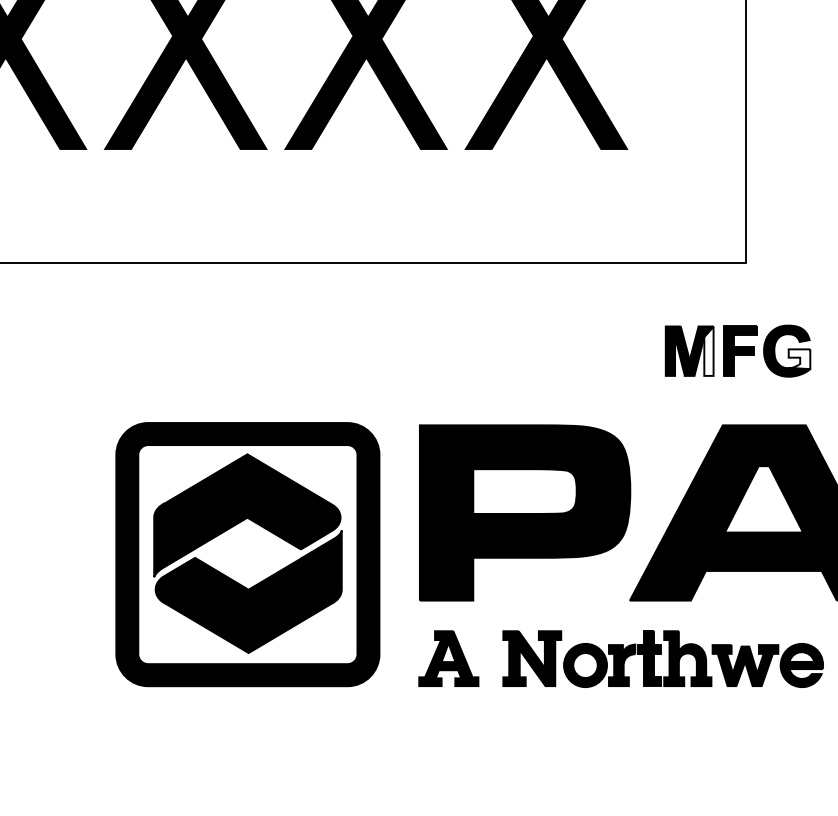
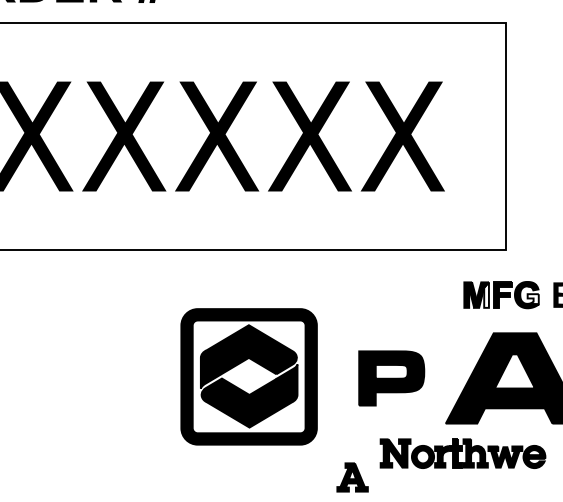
part: (524, 513) -> (391, 378), size x0.6
part: (246, 553) -> (248, 376), moved
part: (448, 658) -> (352, 477), moved

